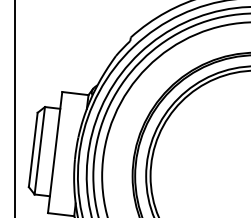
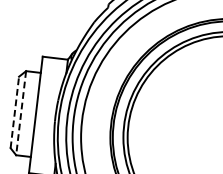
line: (33, 149) -> (15, 112), solid -> dashed
line: (39, 151) -> (20, 113), solid -> dashed

